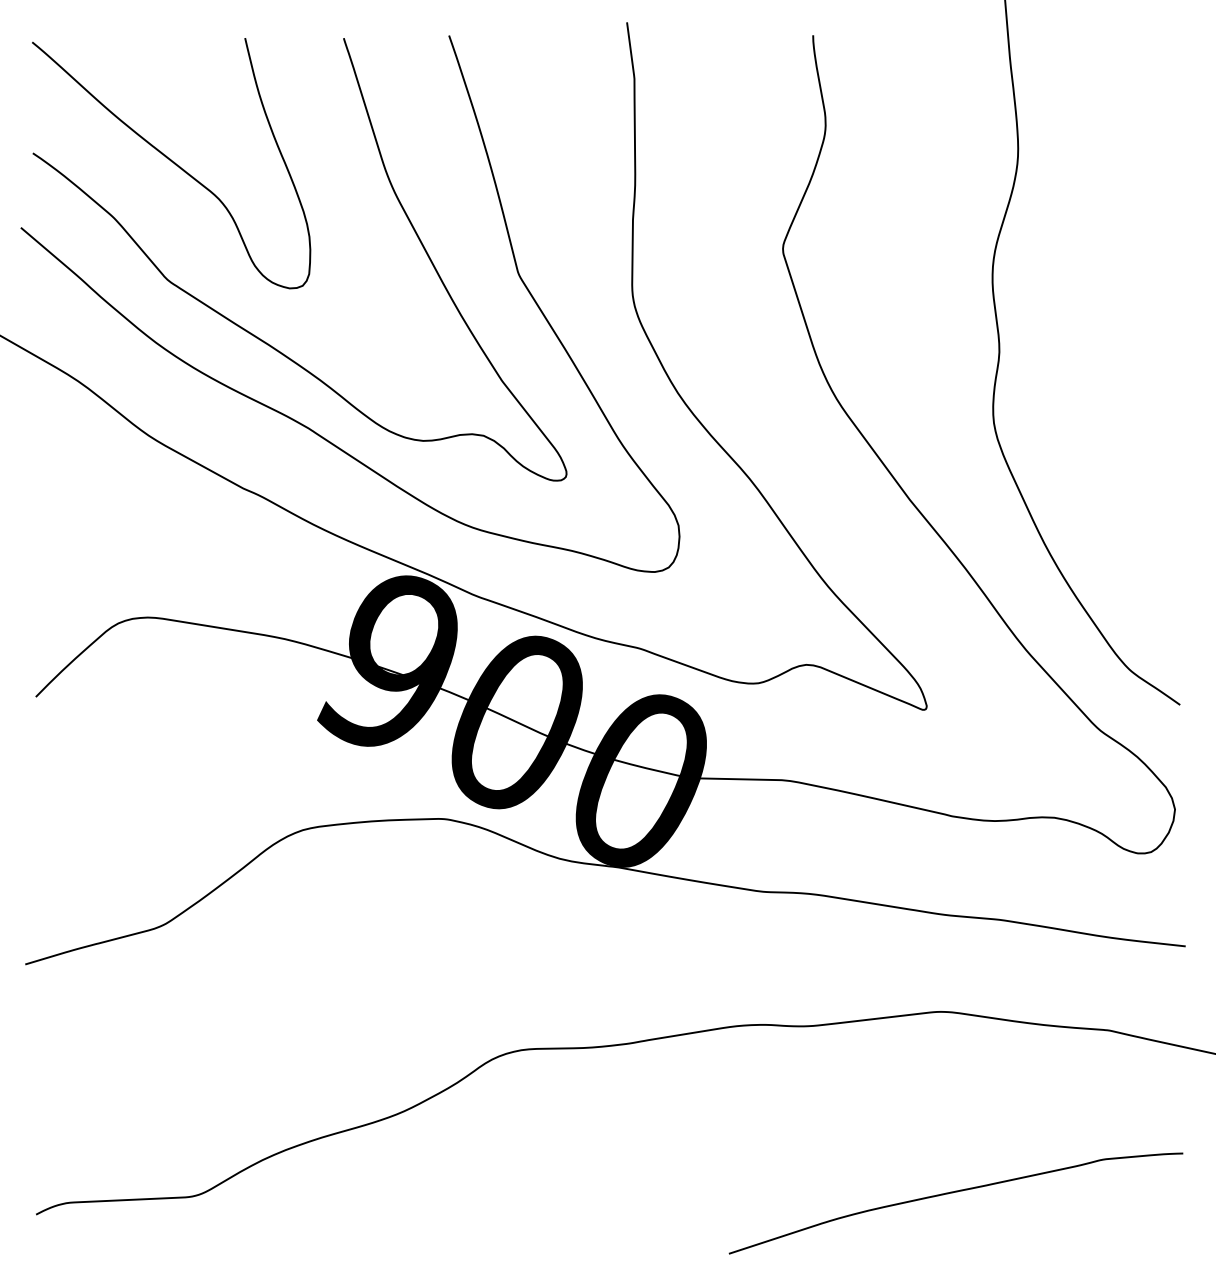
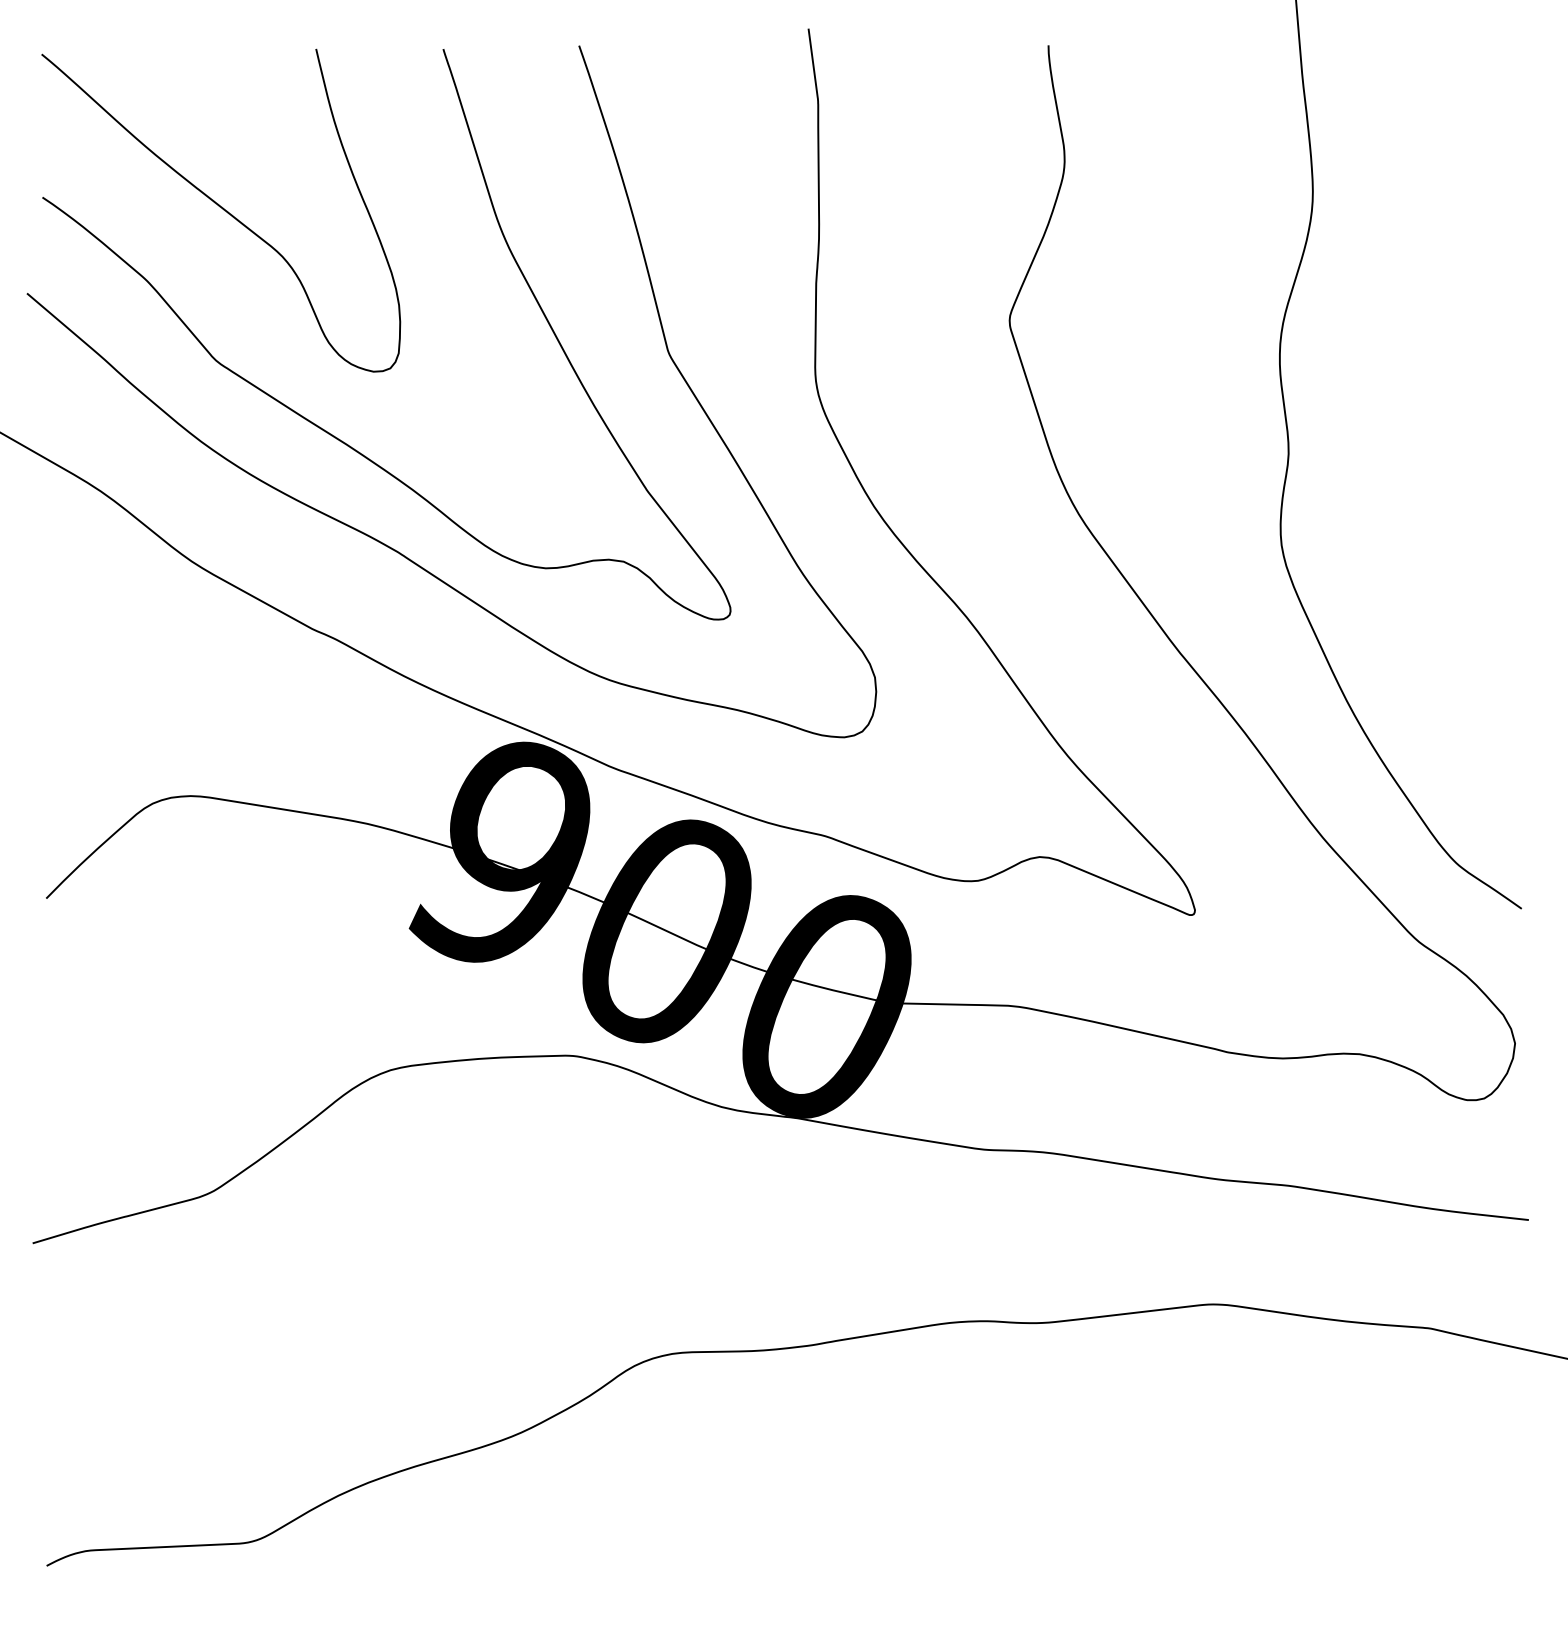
curve: (951, 1193) -> (1227, 1538), removed

